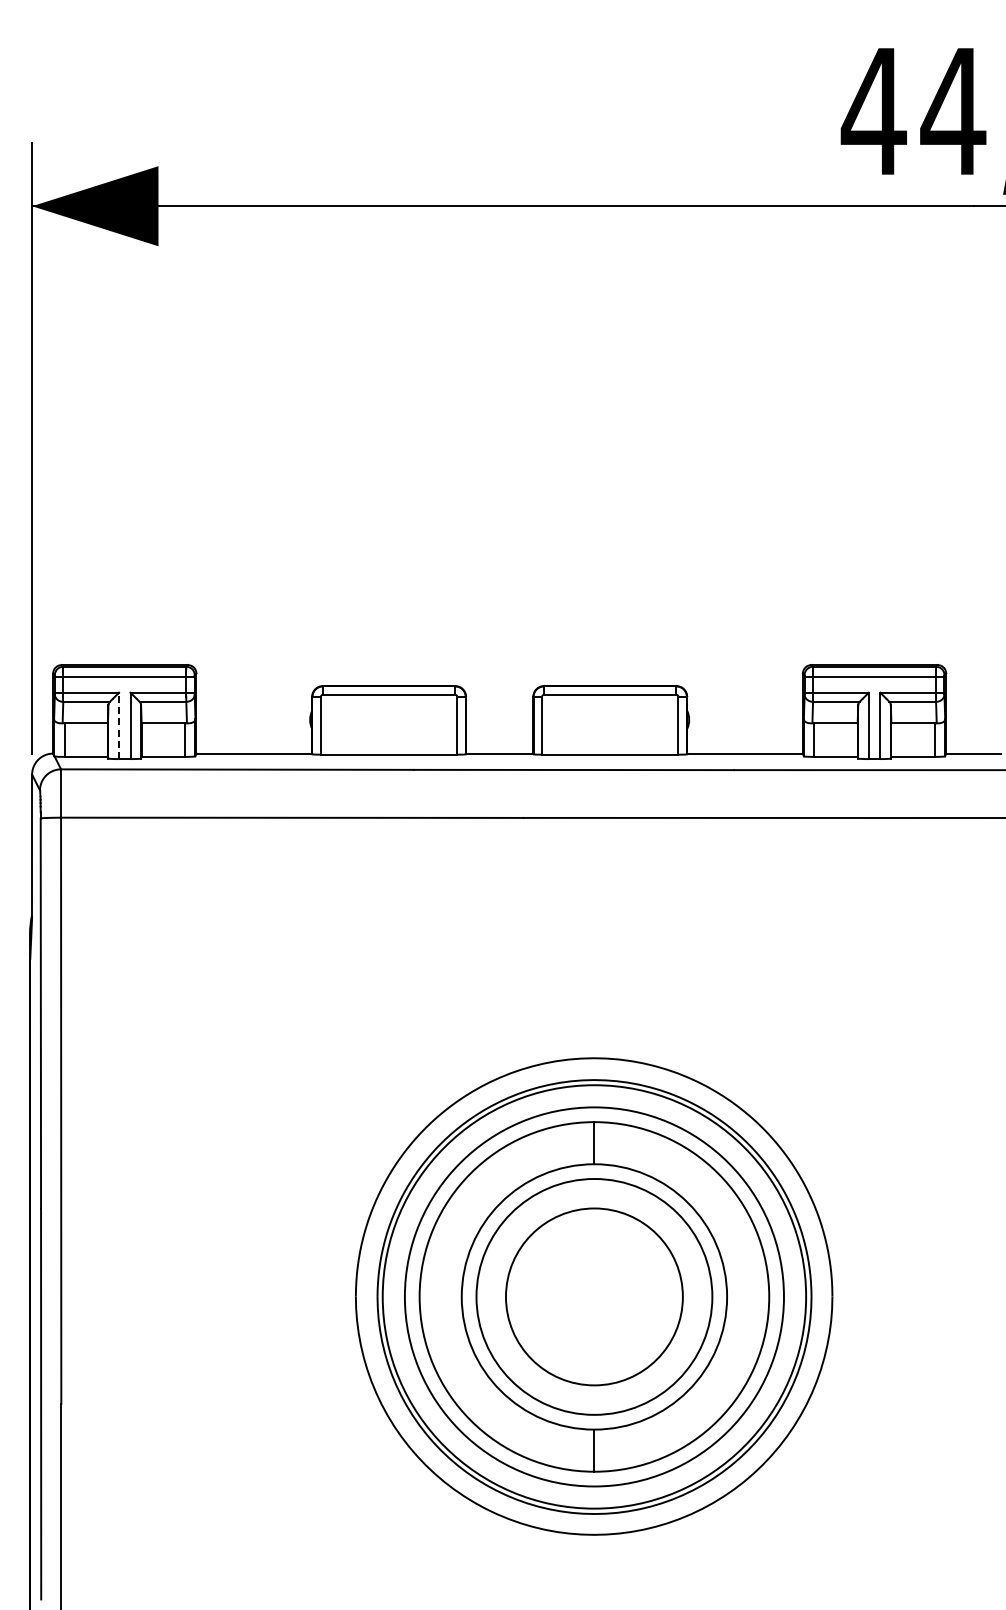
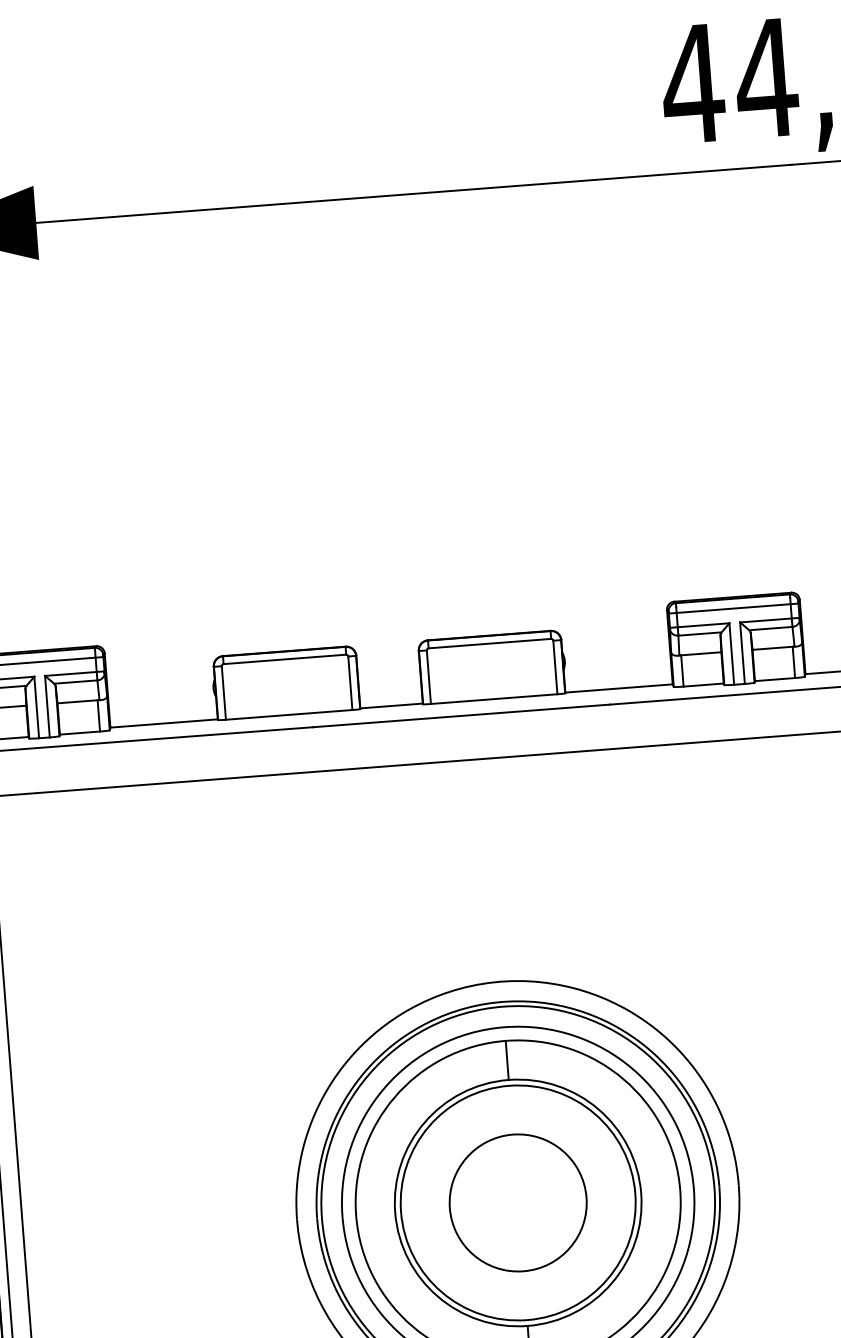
line: (119, 725) -> (37, 707), dashed -> solid
circle: (594, 1296) -> (518, 1202), size x0.62
circle: (594, 1296) -> (518, 1202), size x1.43

